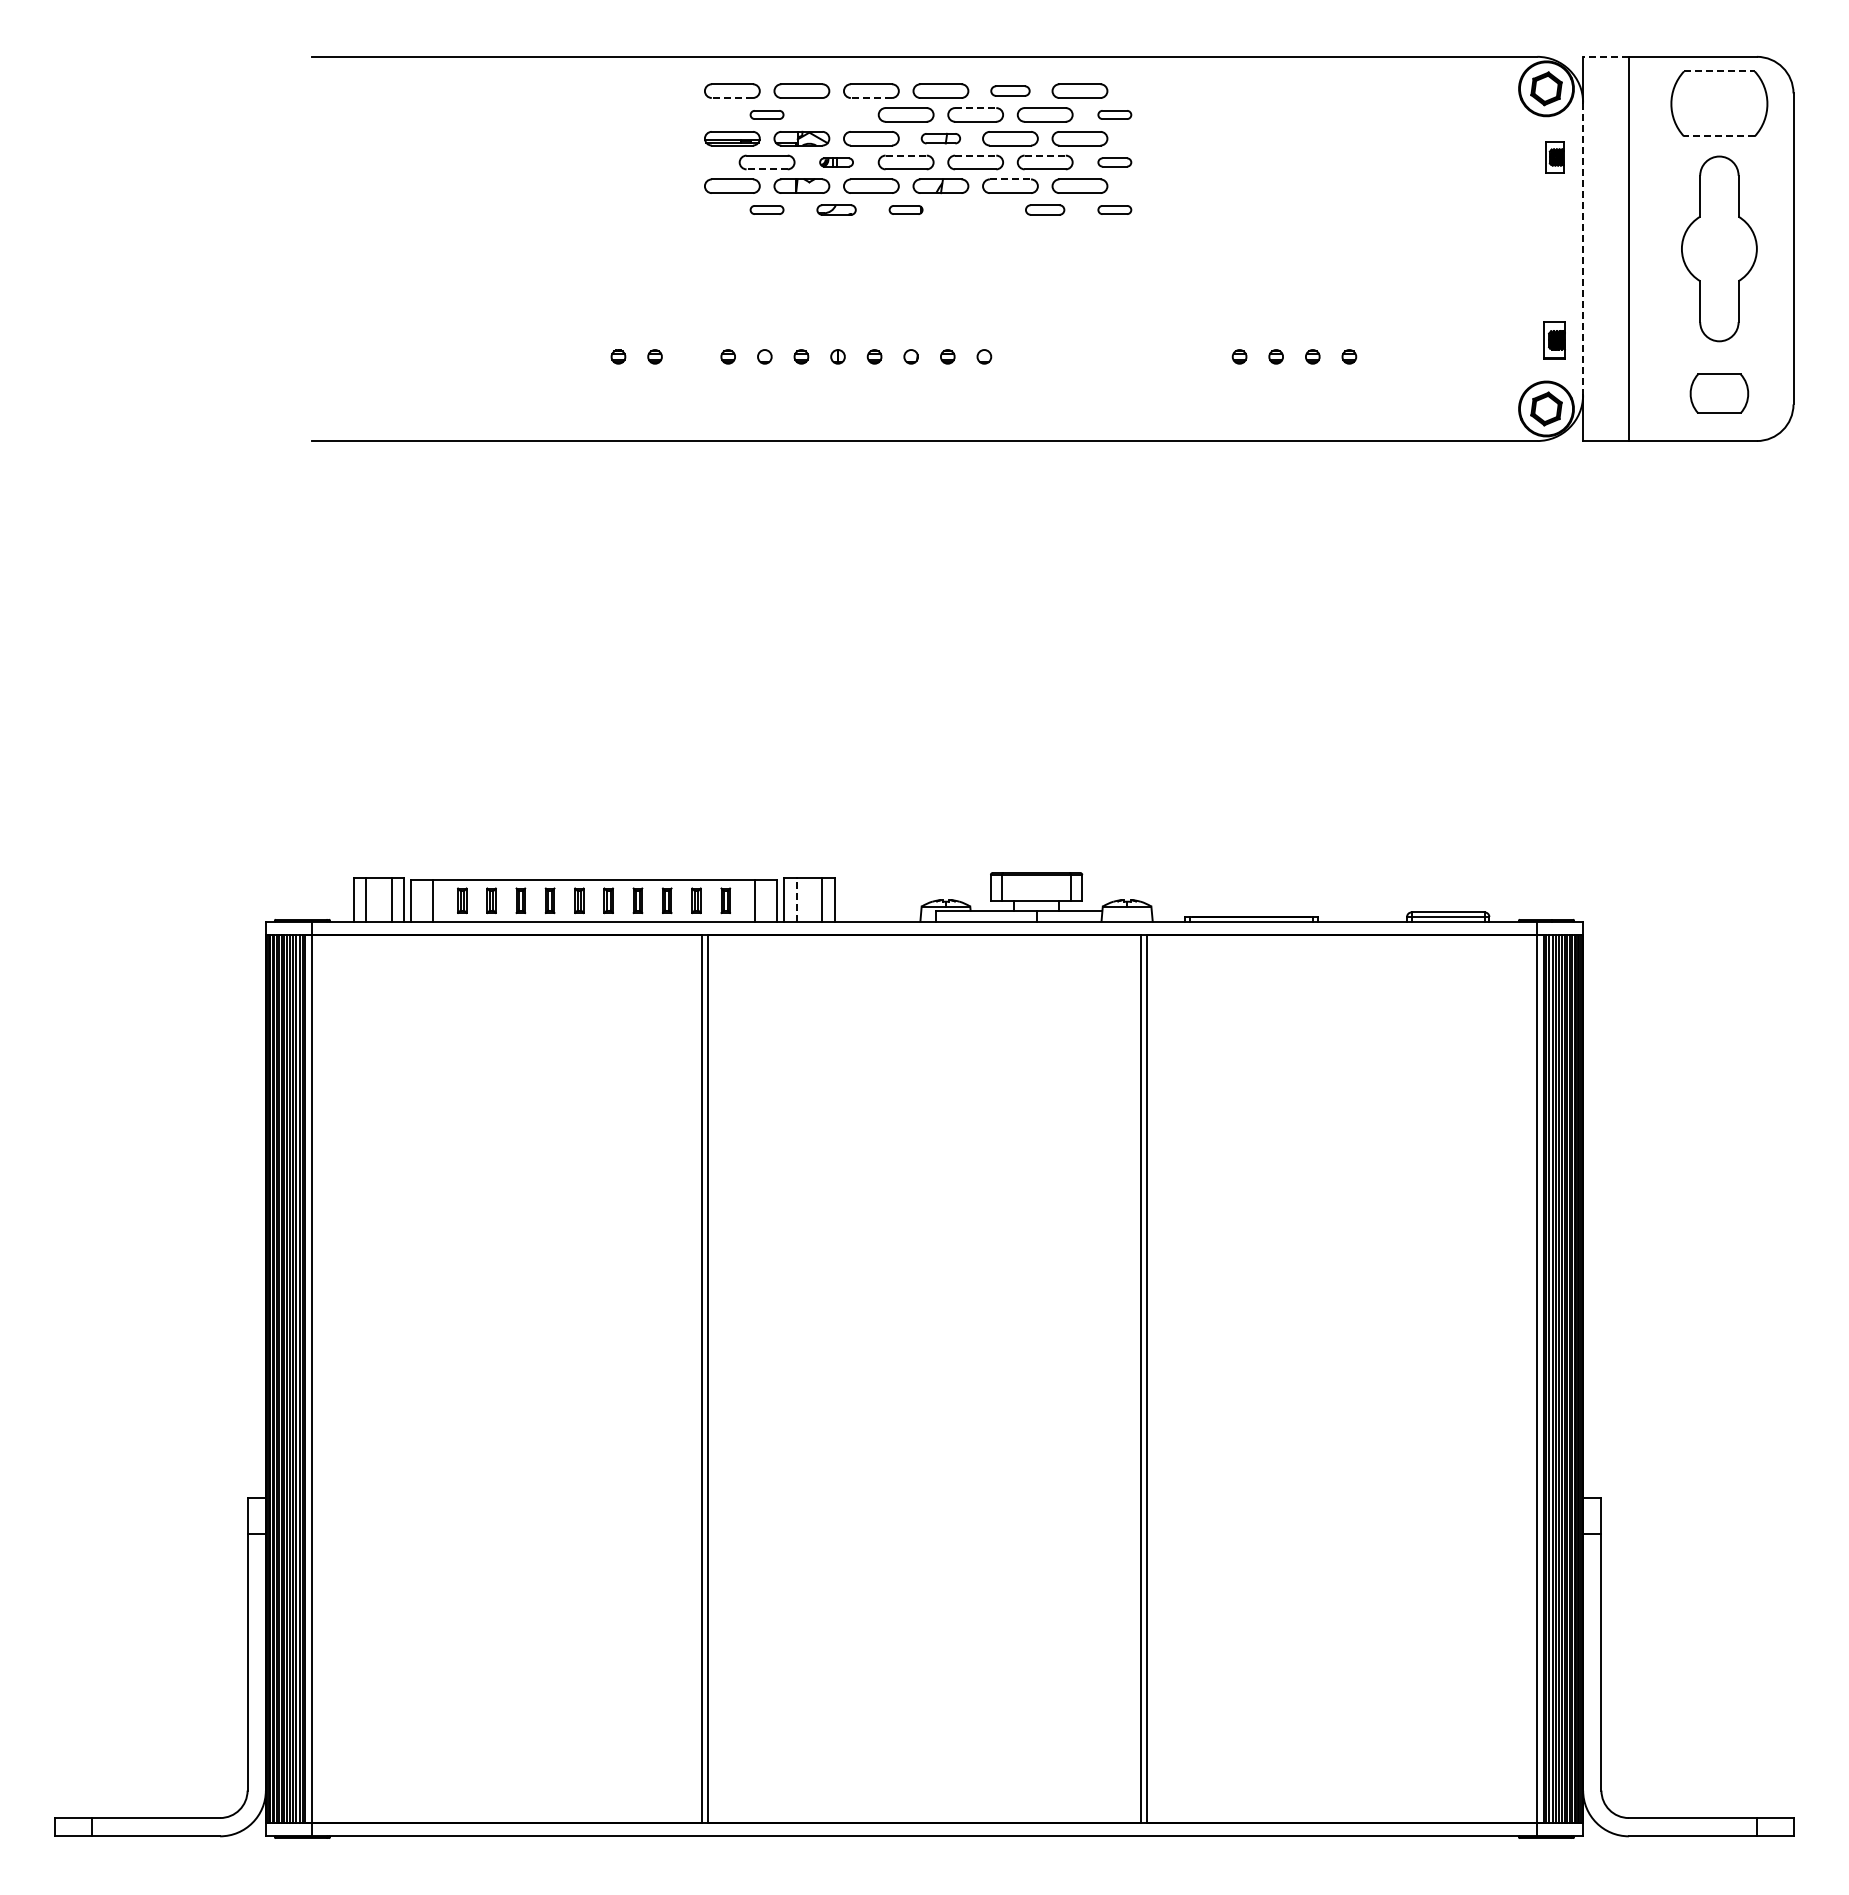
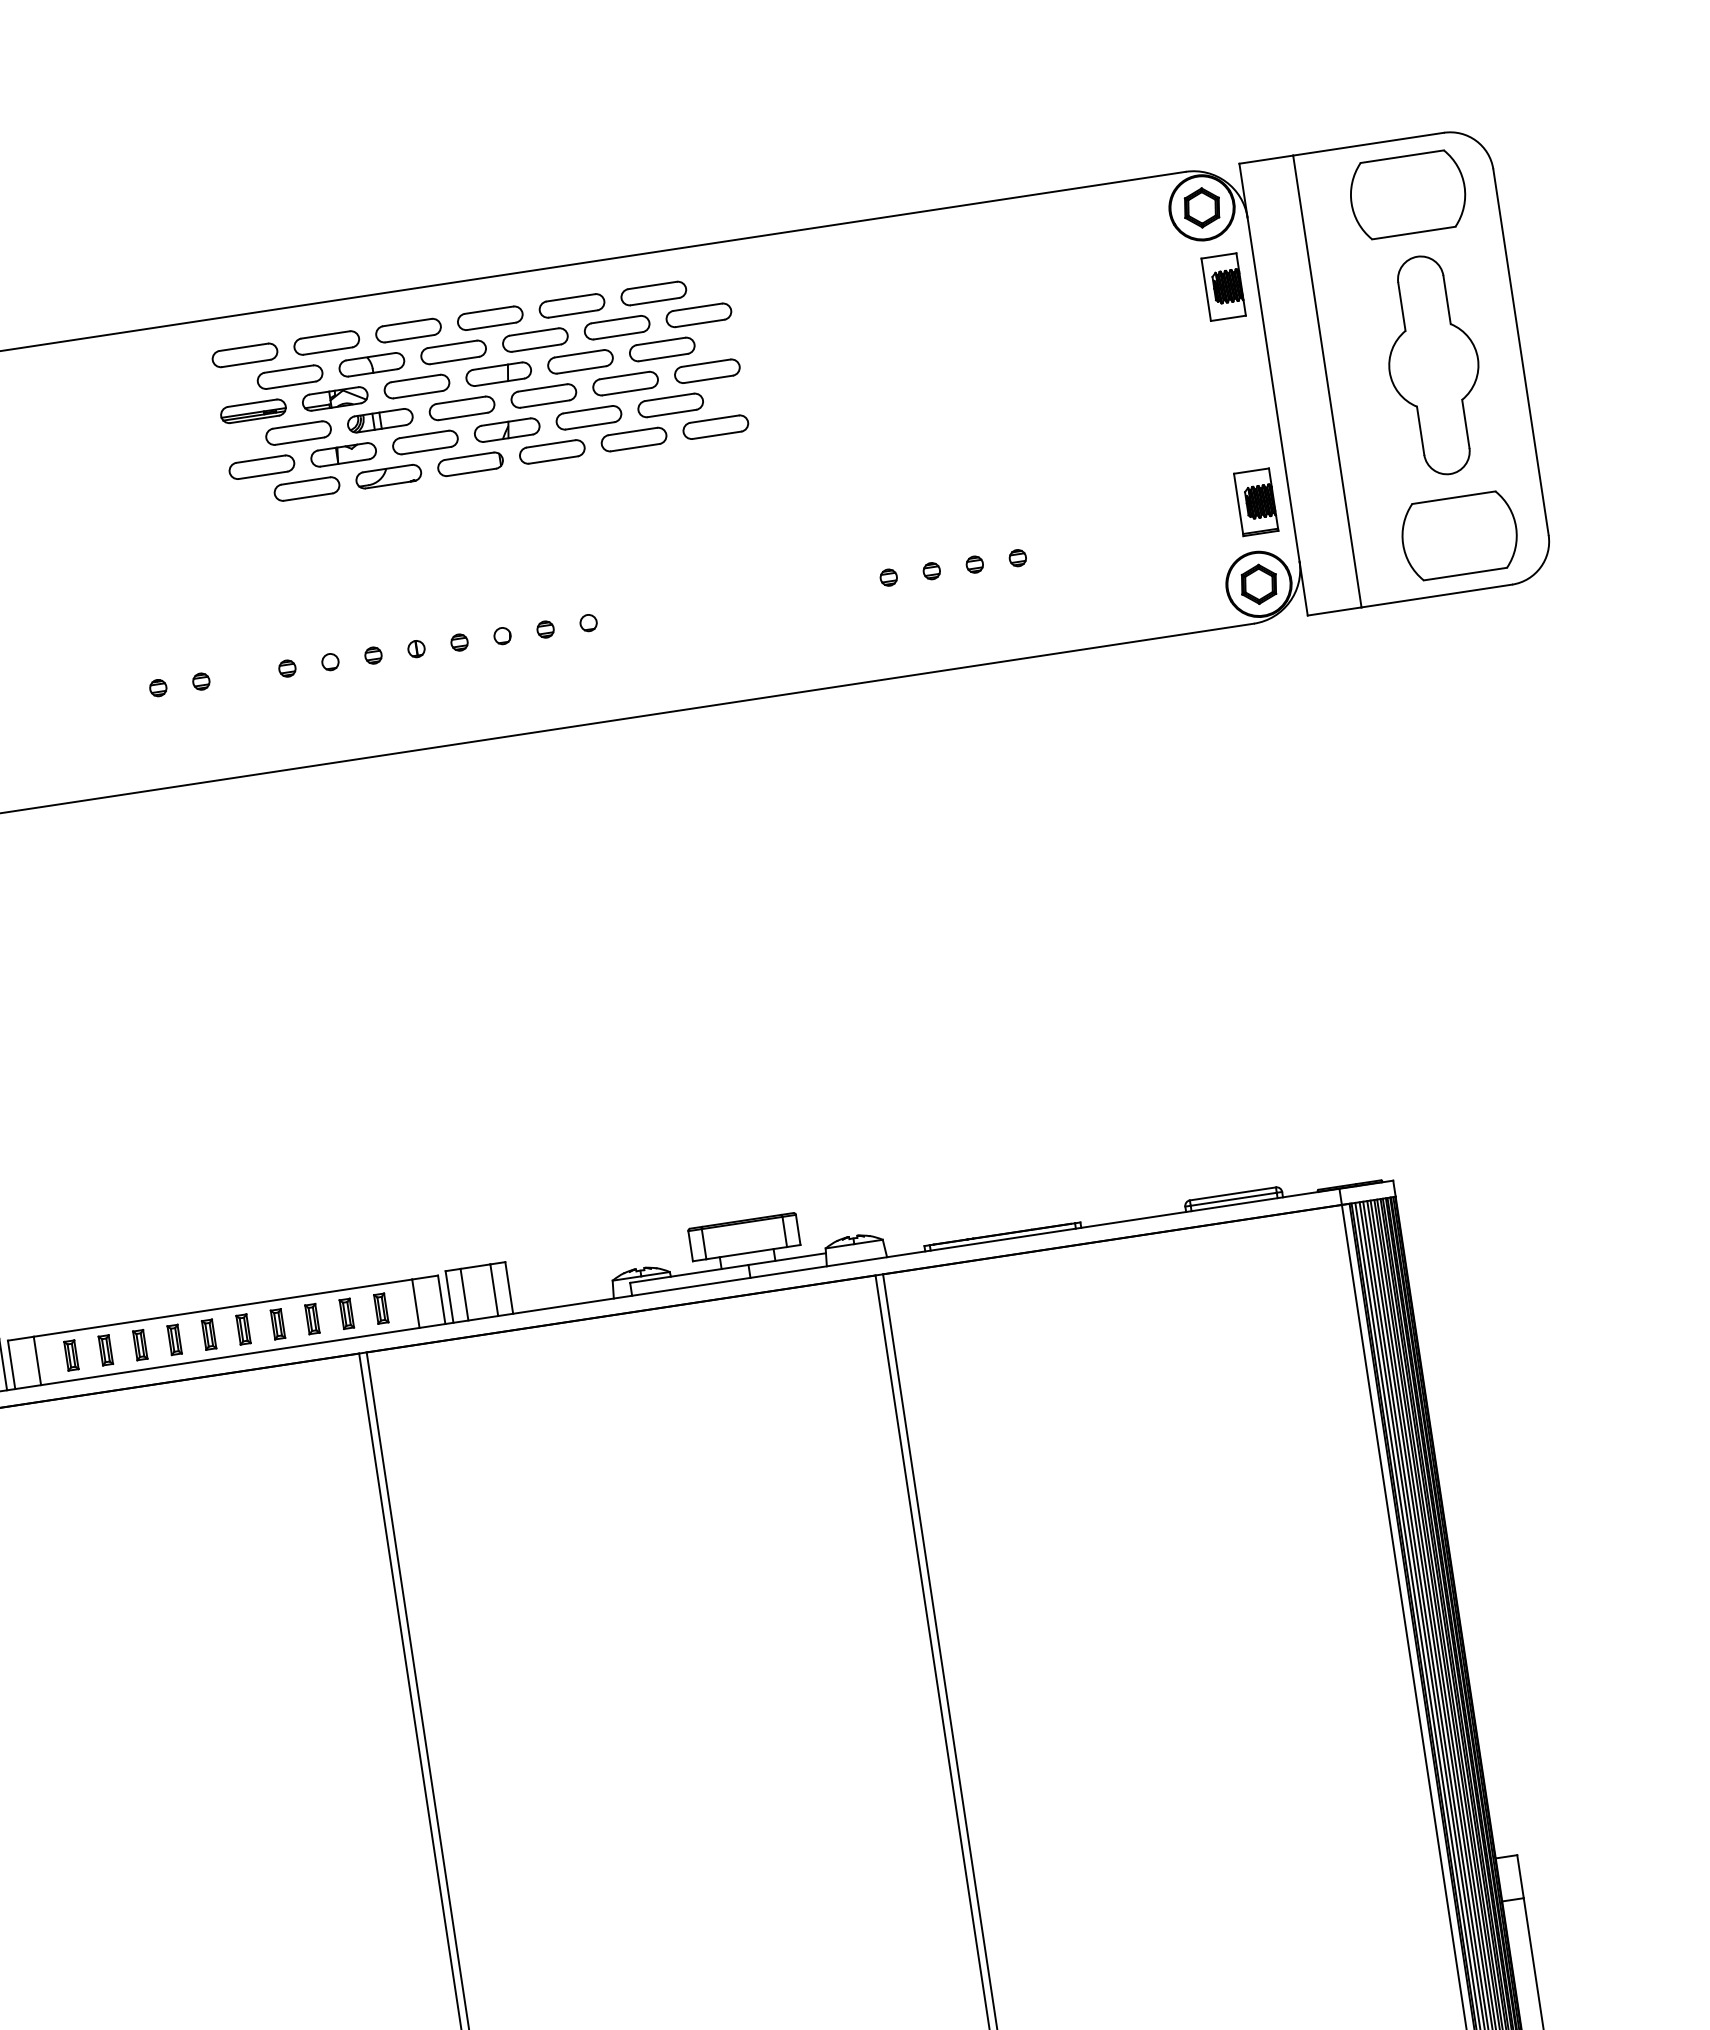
line: (1605, 56) -> (1265, 159), dashed -> solid
line: (1719, 71) -> (1402, 156), dashed -> solid
part: (1010, 90) -> (571, 305), size x1.43
line: (732, 98) -> (246, 364), dashed -> solid
line: (871, 98) -> (409, 339), dashed -> solid
line: (975, 108) -> (534, 332), dashed -> solid
part: (766, 114) -> (289, 376), size x1.67
part: (836, 114) -> (371, 364), added
part: (1114, 114) -> (698, 314), size x1.67
line: (1718, 136) -> (1412, 233), dashed -> solid
part: (940, 138) -> (498, 374), size x1.43
line: (906, 155) -> (461, 400), dashed -> solid
line: (975, 155) -> (542, 387), dashed -> solid
line: (1045, 155) -> (624, 375), dashed -> solid
part: (1554, 157) -> (1223, 287), size x1.67
part: (836, 162) -> (380, 420), size x1.67
part: (1114, 162) -> (707, 371), size x1.67
line: (767, 169) -> (300, 441), dashed -> solid
line: (1010, 179) -> (587, 409), dashed -> solid
part: (766, 209) -> (306, 488), size x1.67
part: (836, 209) -> (388, 476), size x1.43
part: (905, 209) -> (469, 463), size x1.67
part: (975, 209) -> (551, 451), added
part: (1044, 209) -> (633, 439), size x1.43
part: (1114, 209) -> (715, 426), size x1.67
line: (1583, 249) -> (1274, 390), dashed -> solid
part: (1554, 340) -> (1256, 502), size x1.43
part: (1719, 393) -> (1459, 535), size x1.67
line: (796, 899) -> (464, 1294), dashed -> solid

